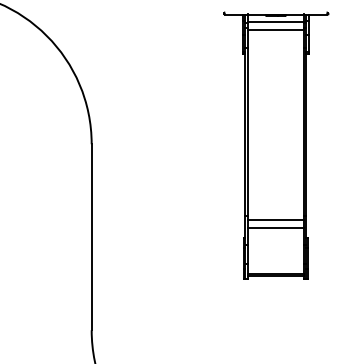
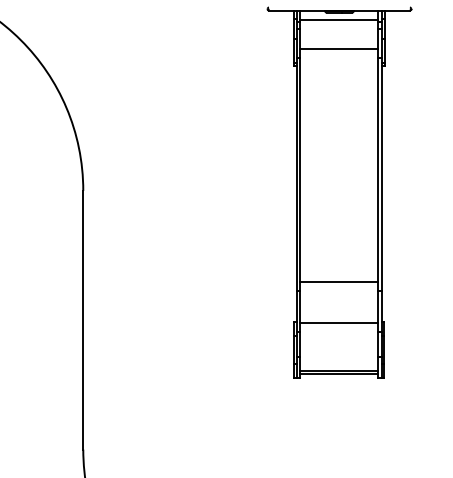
line: (275, 30) -> (338, 49), moved
line: (275, 220) -> (338, 323), moved
line: (275, 227) -> (338, 281), moved

